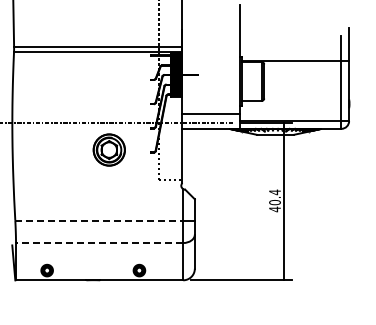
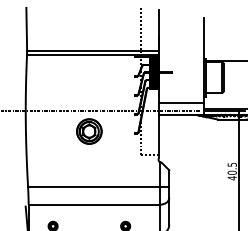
part: (108, 149) -> (88, 131), moved
text: (274, 192) -> (231, 164), 40.4 -> 40.5
line: (99, 220) -> (94, 186), dashed -> solid
line: (99, 243) -> (94, 205), dashed -> solid

